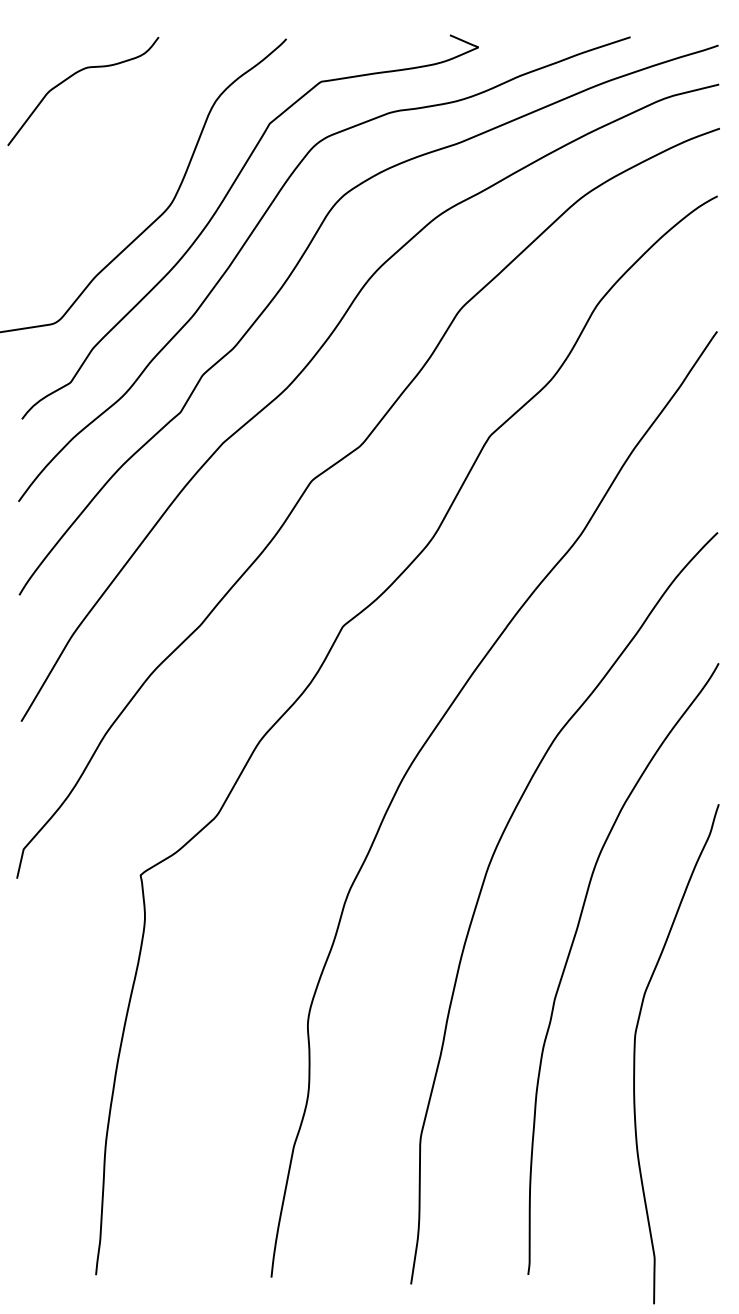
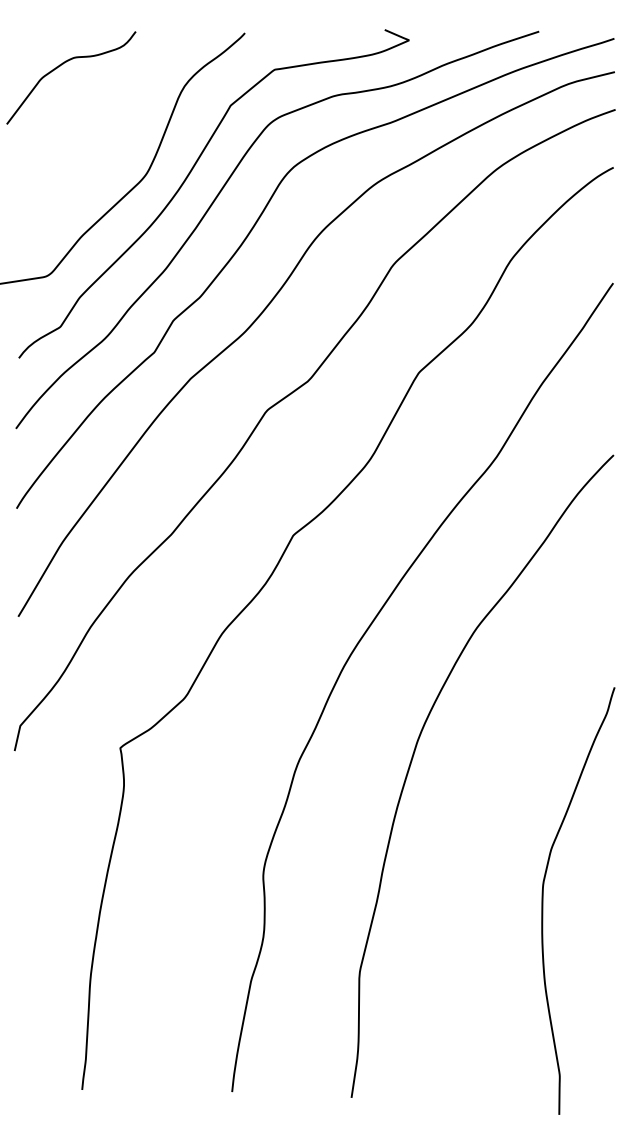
curve: (571, 951) -> (488, 813), removed

